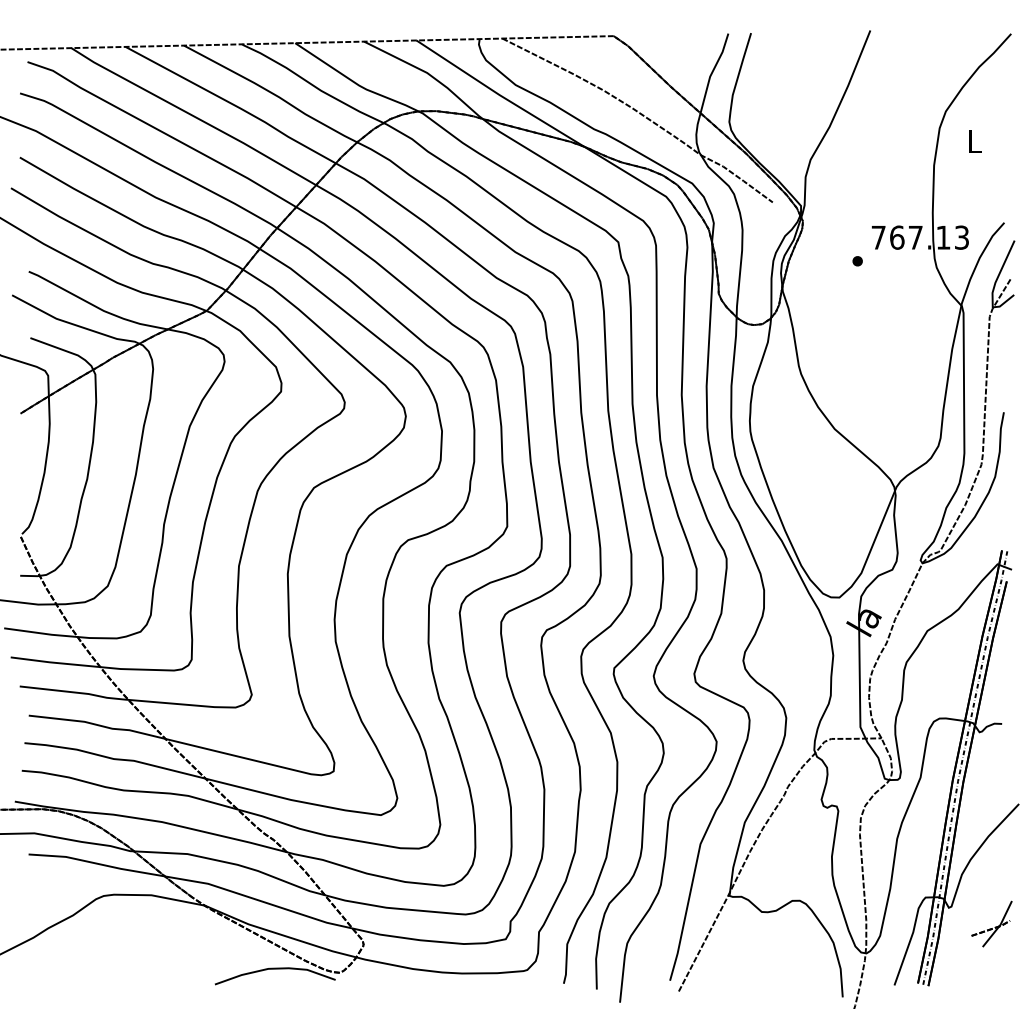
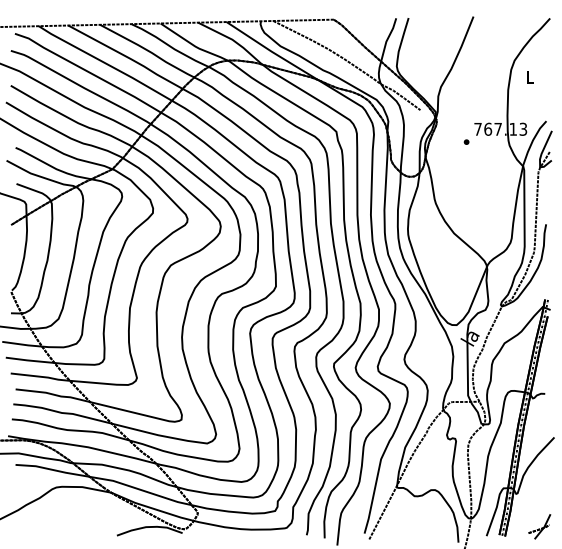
part: (991, 923) -> (539, 526), moved

